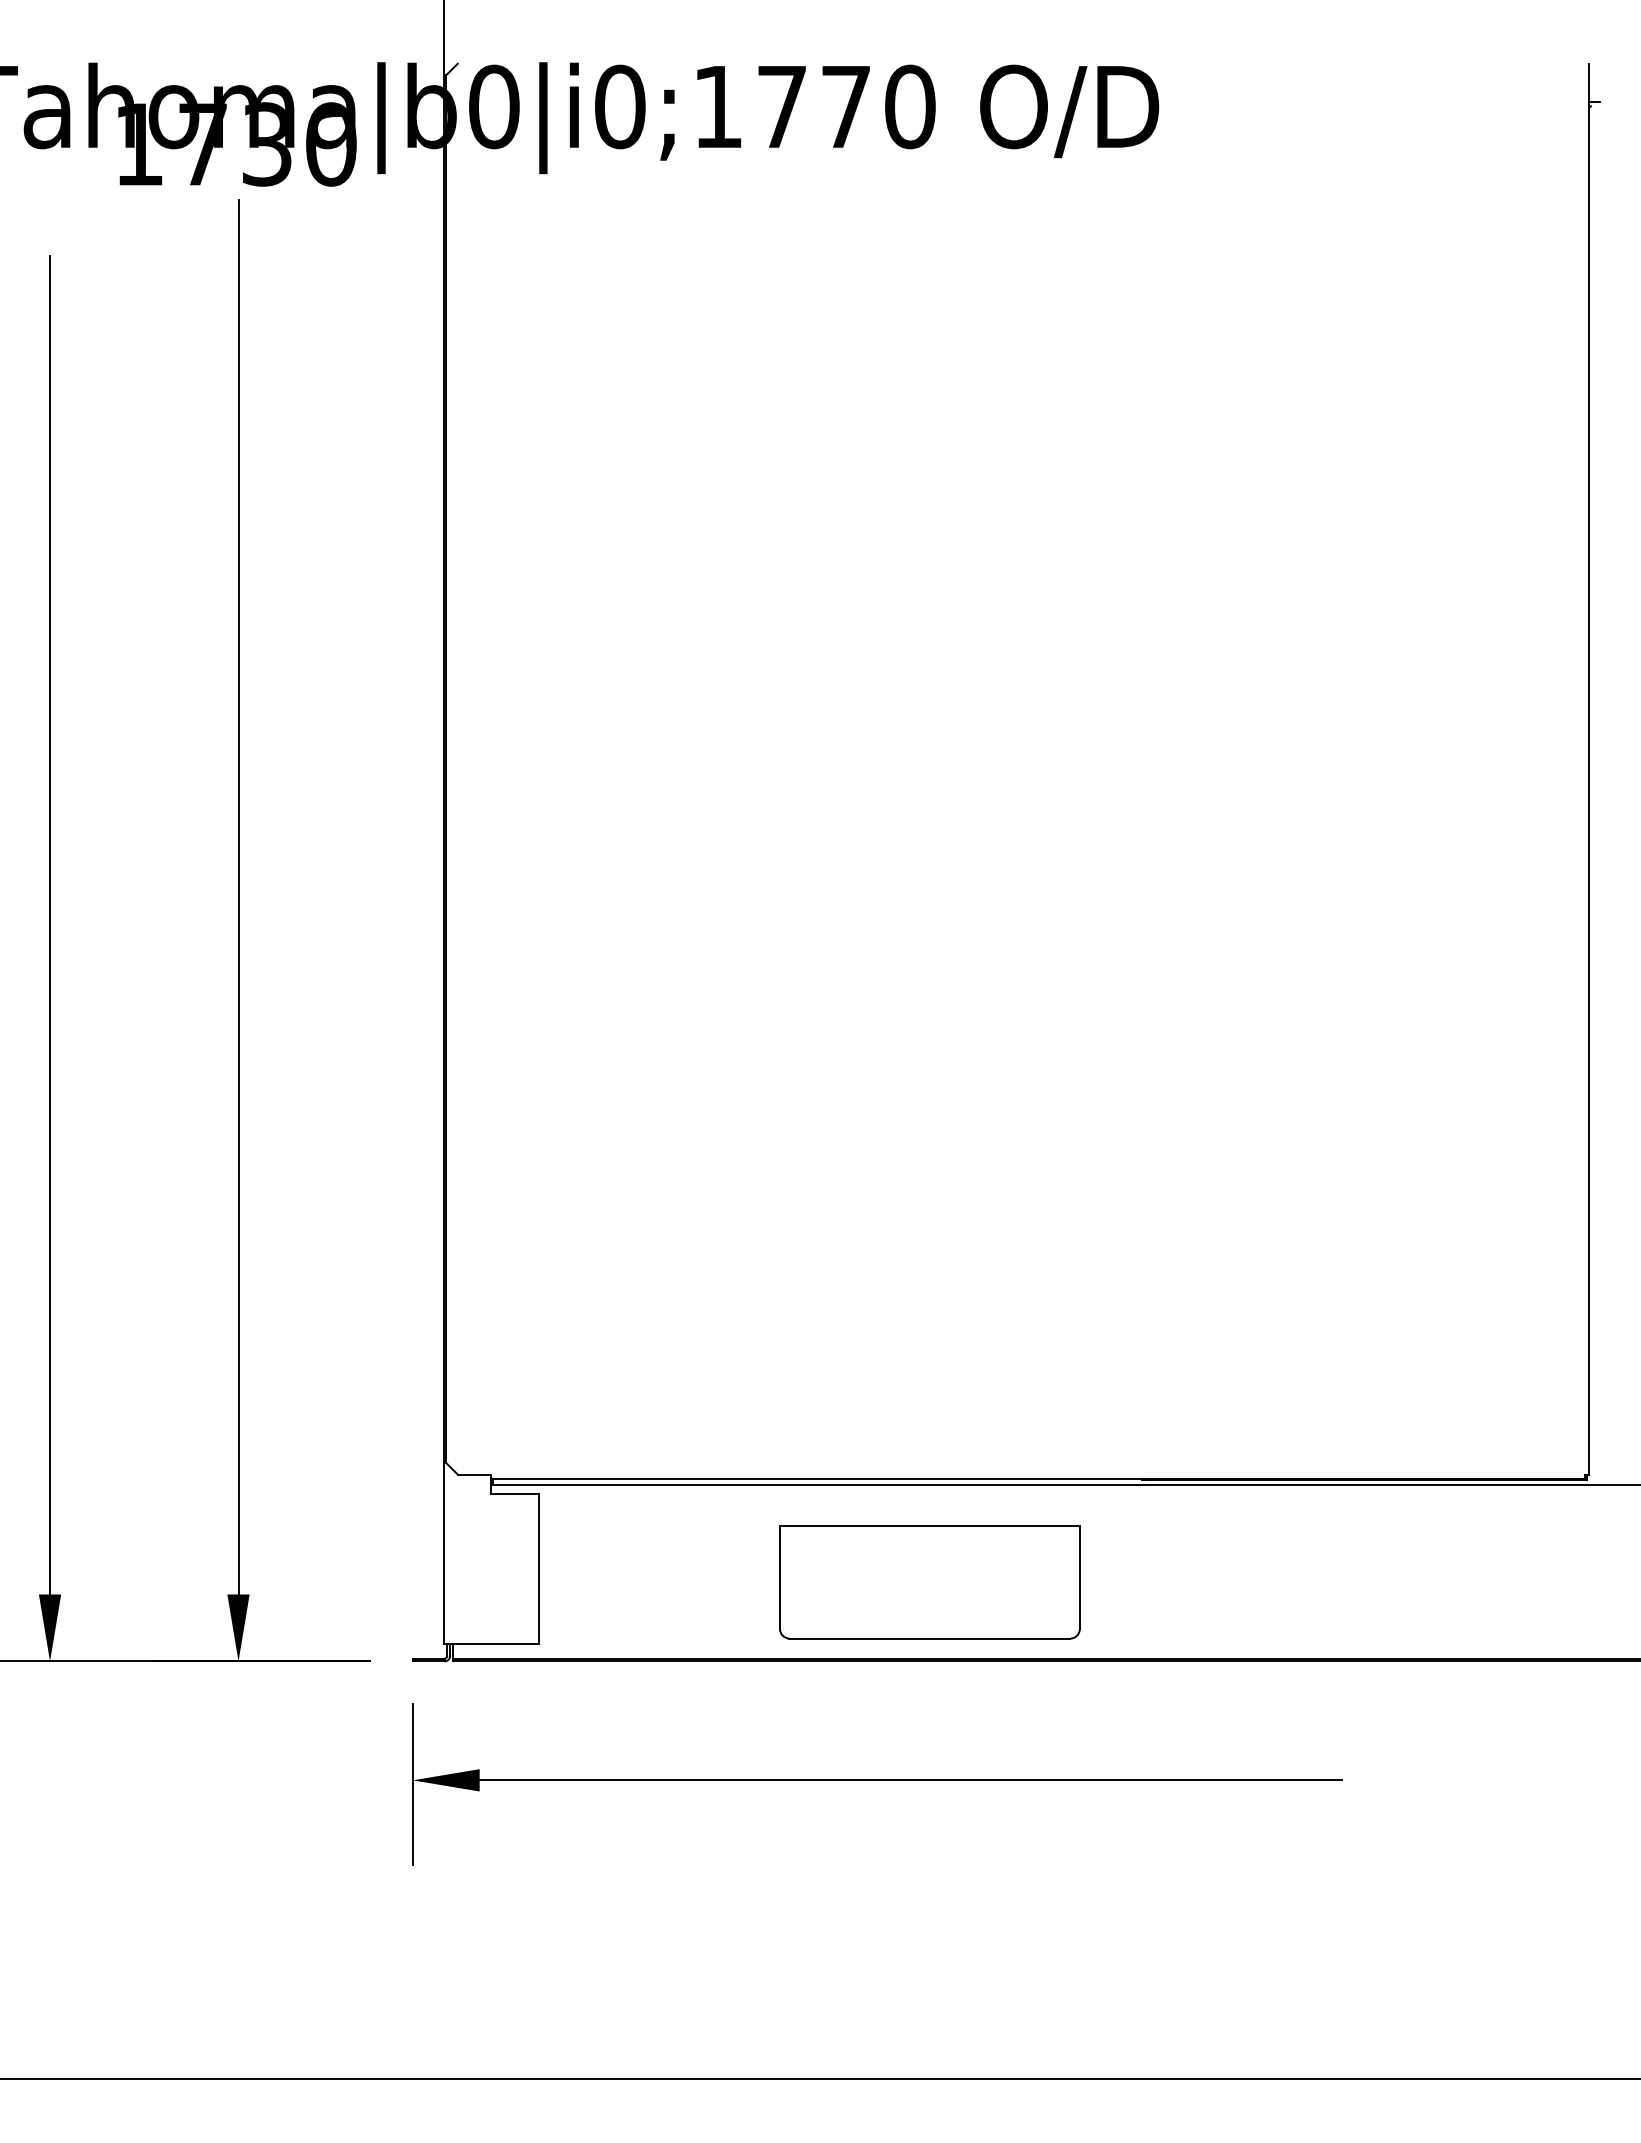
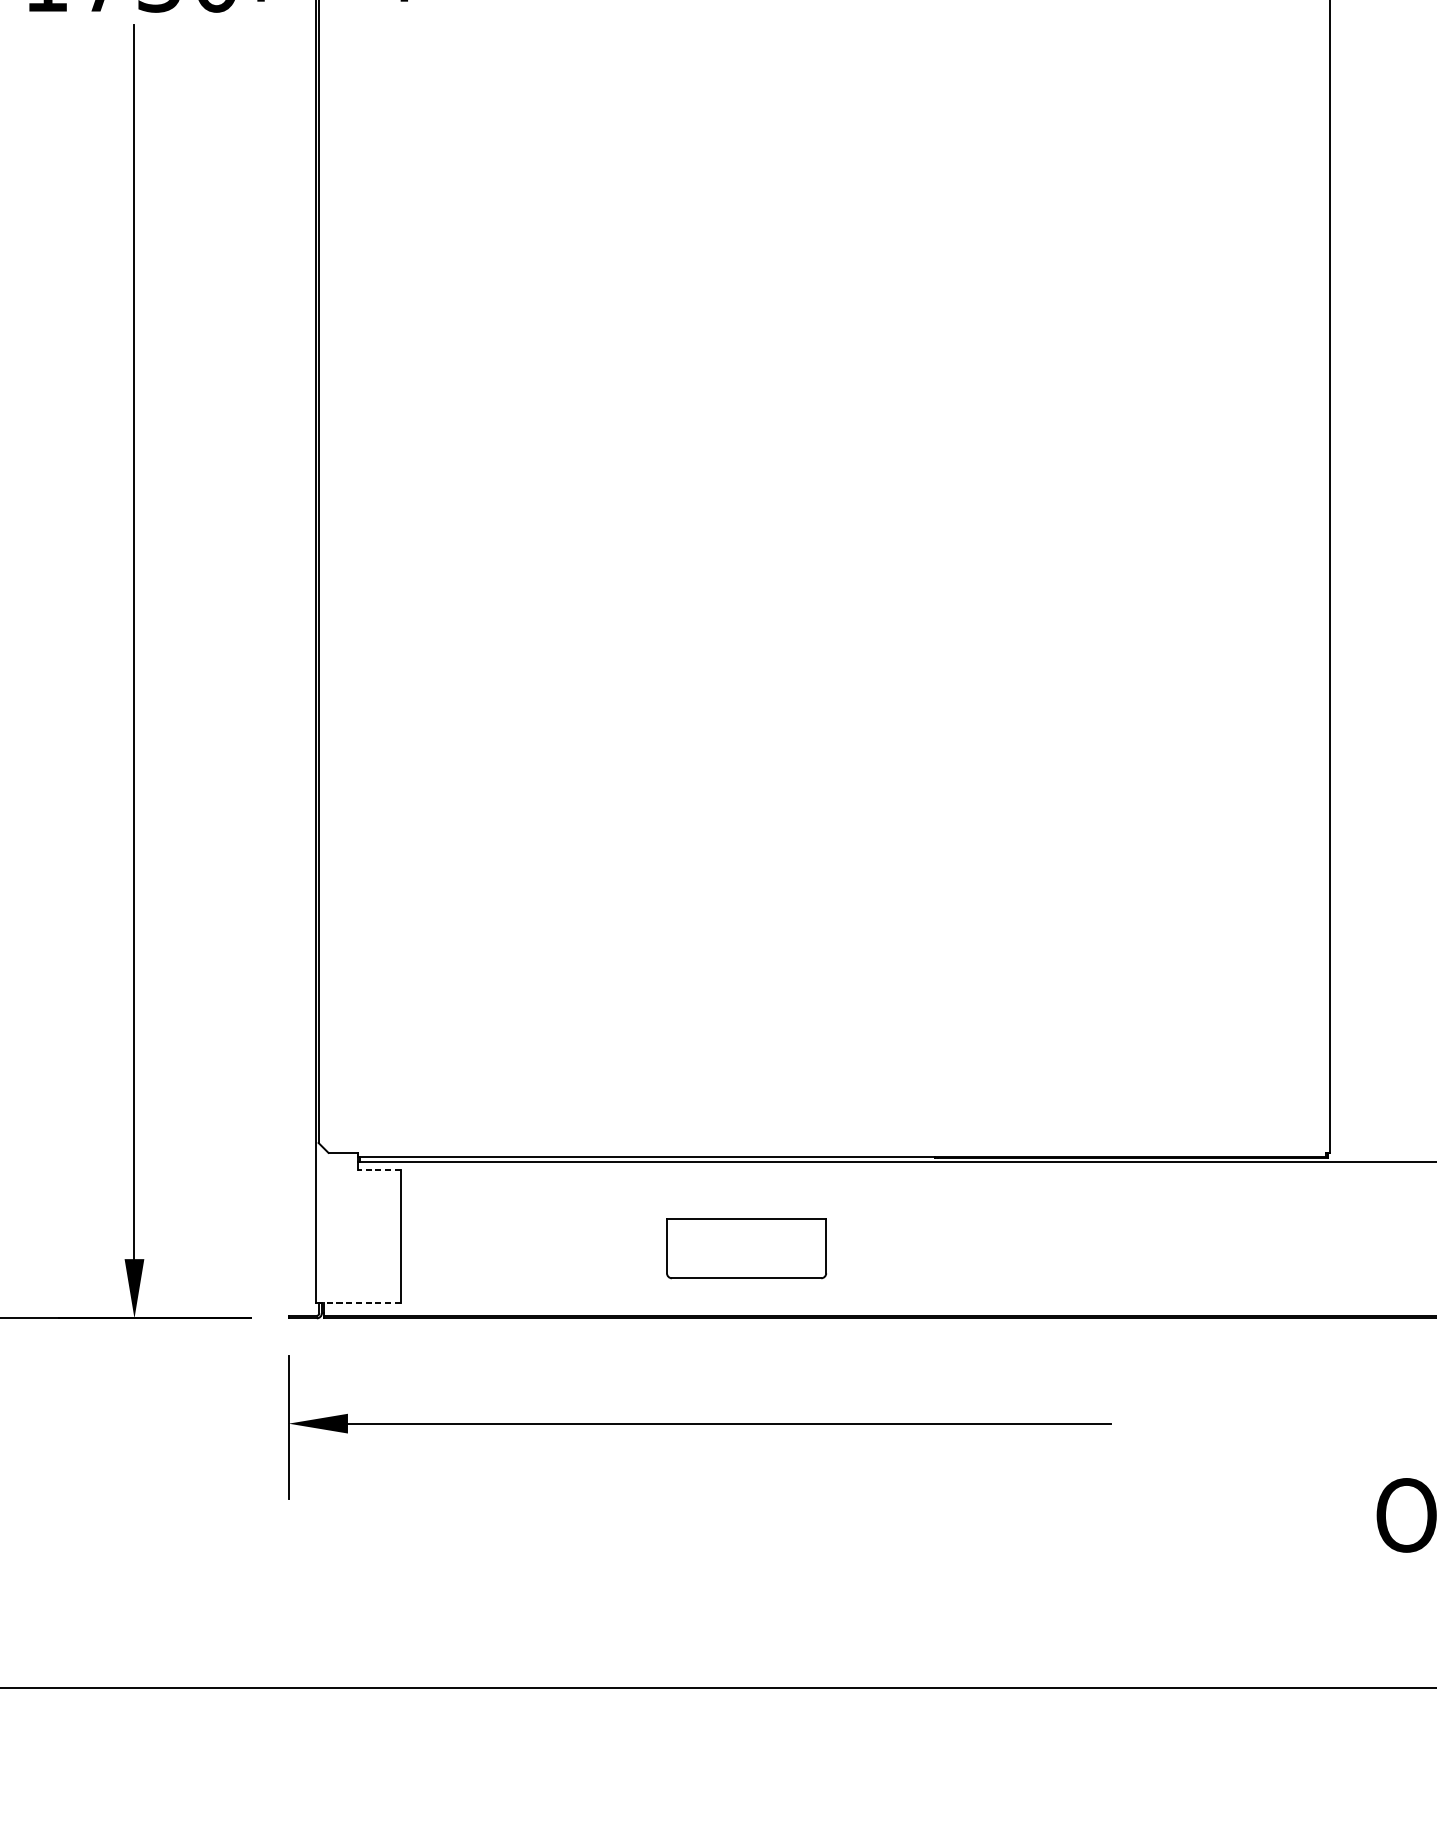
line: (514, 1494) -> (378, 1170), solid -> dashed
part: (929, 1582) -> (746, 1248), size x0.6
line: (493, 1644) -> (360, 1303), solid -> dashed

